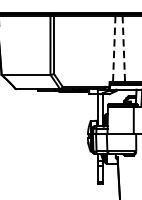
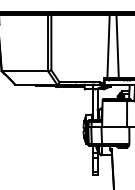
line: (114, 49) -> (108, 47), dashed -> solid
line: (123, 49) -> (117, 47), dashed -> solid

